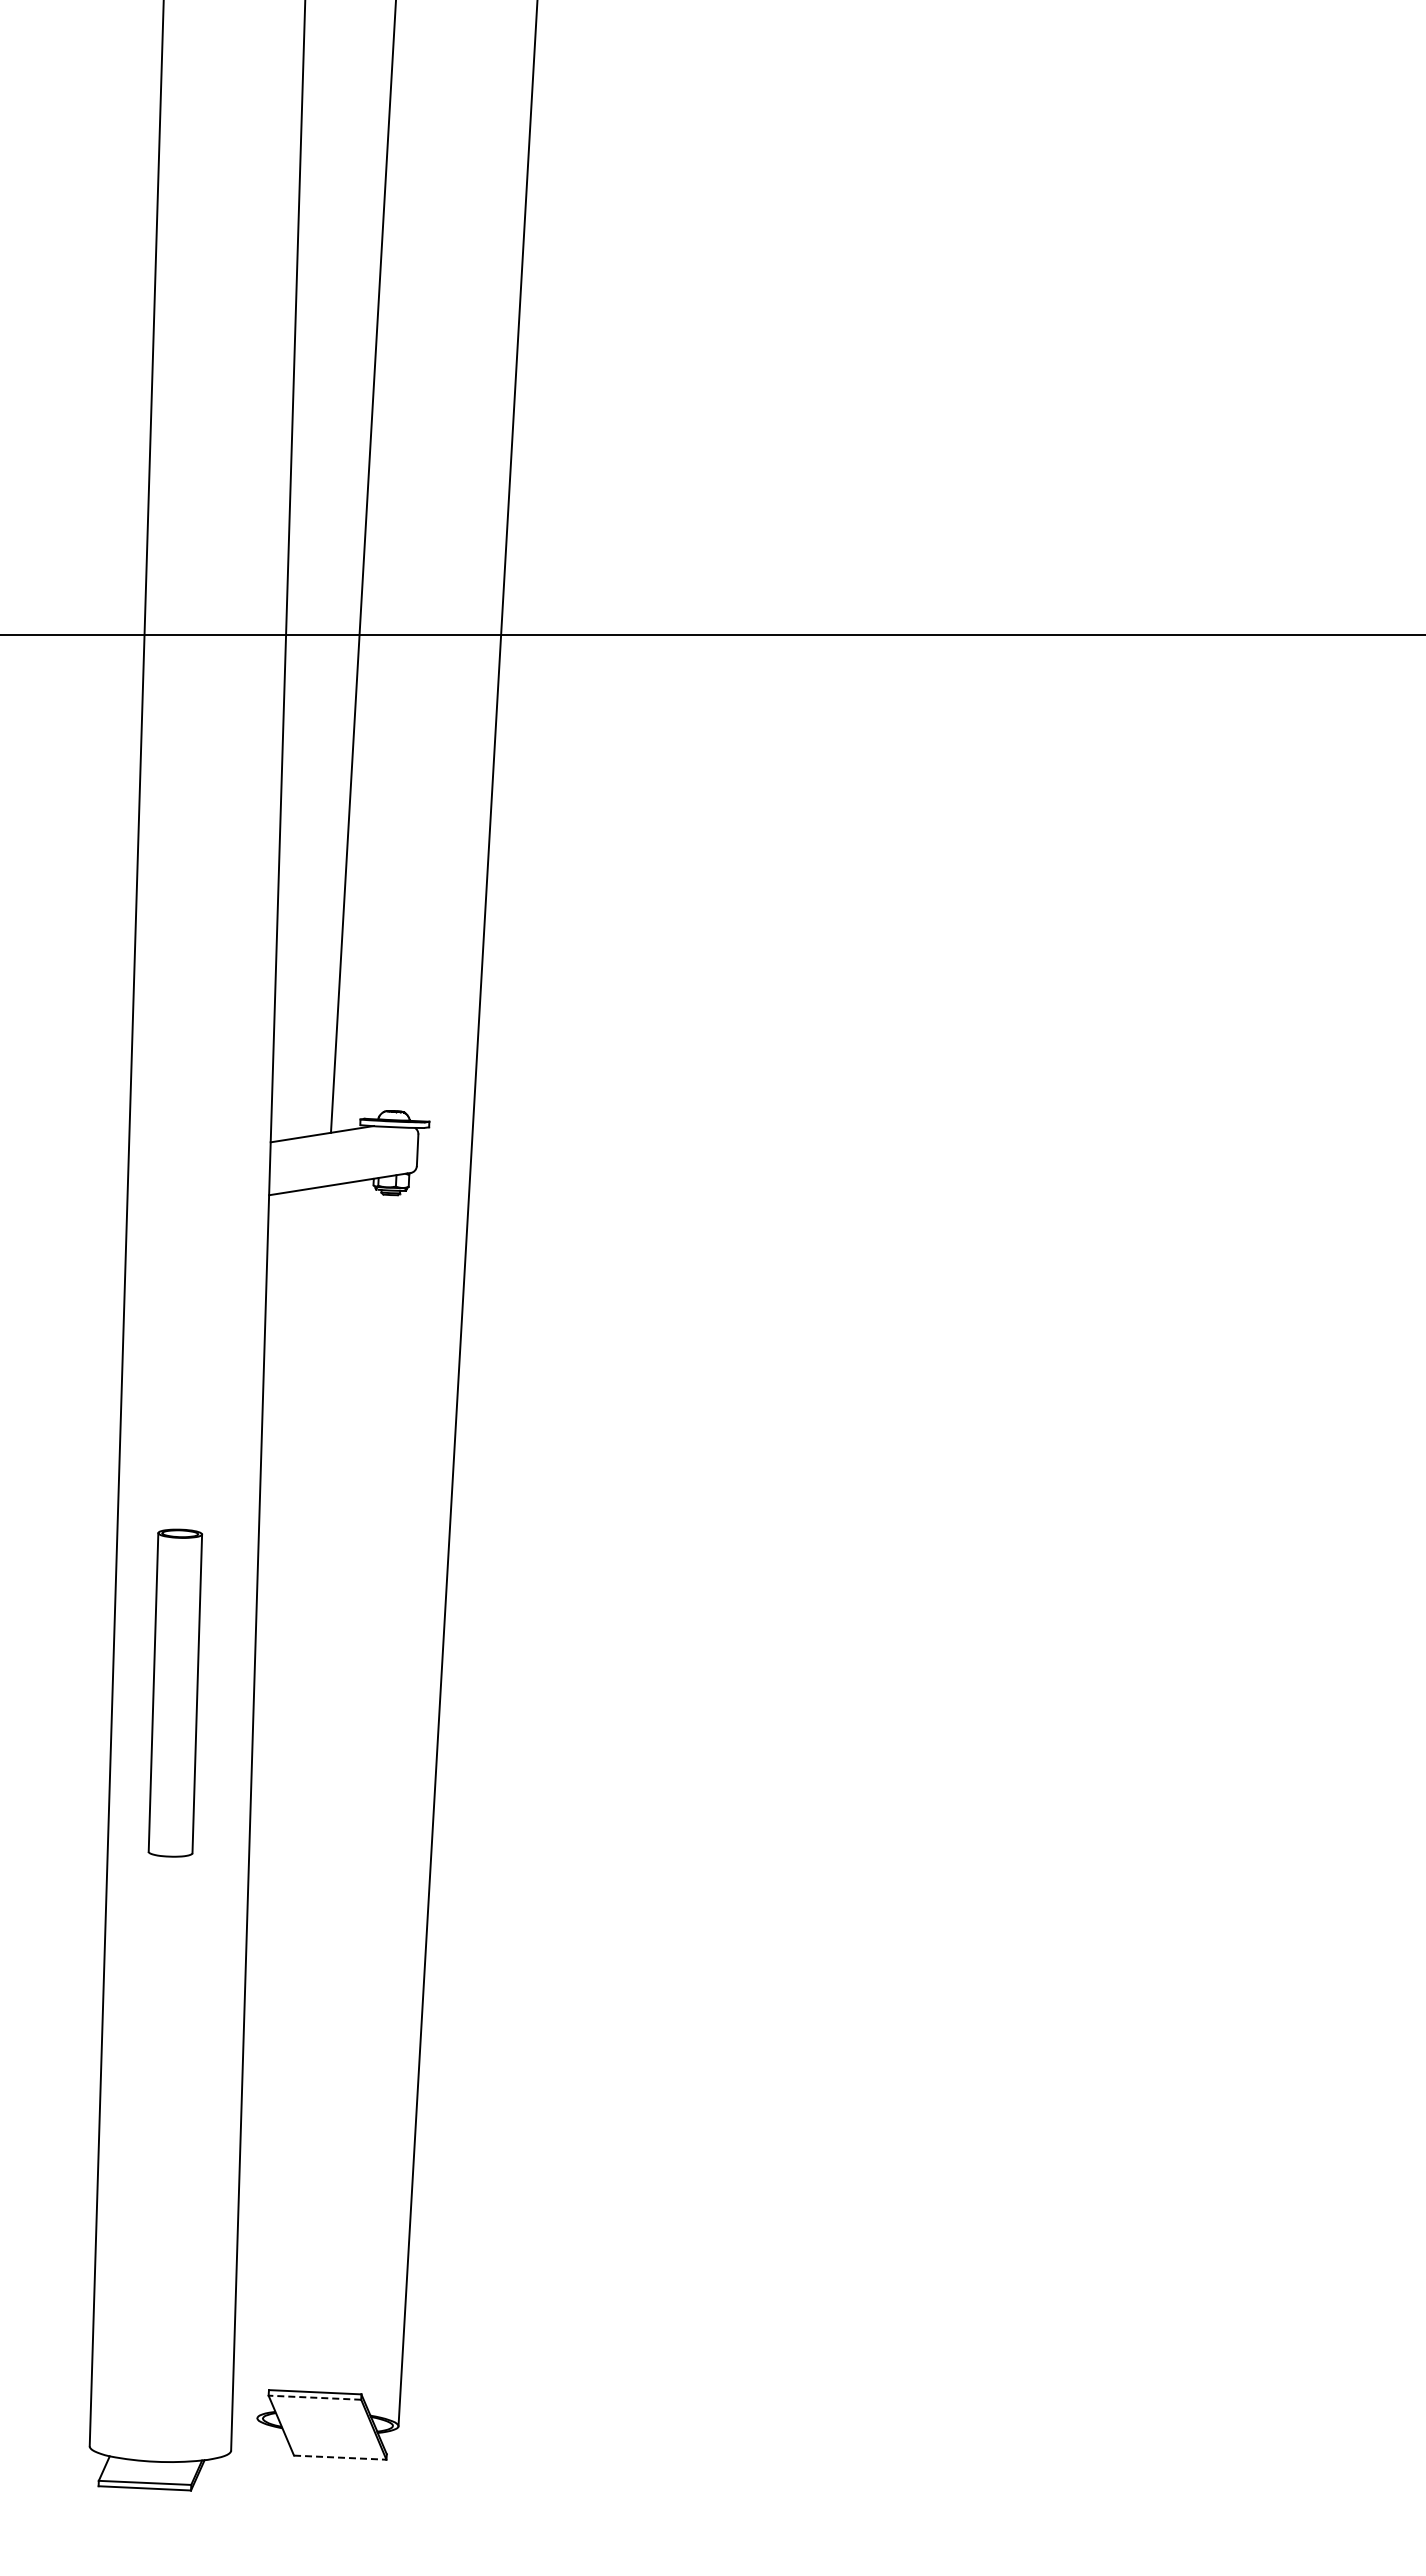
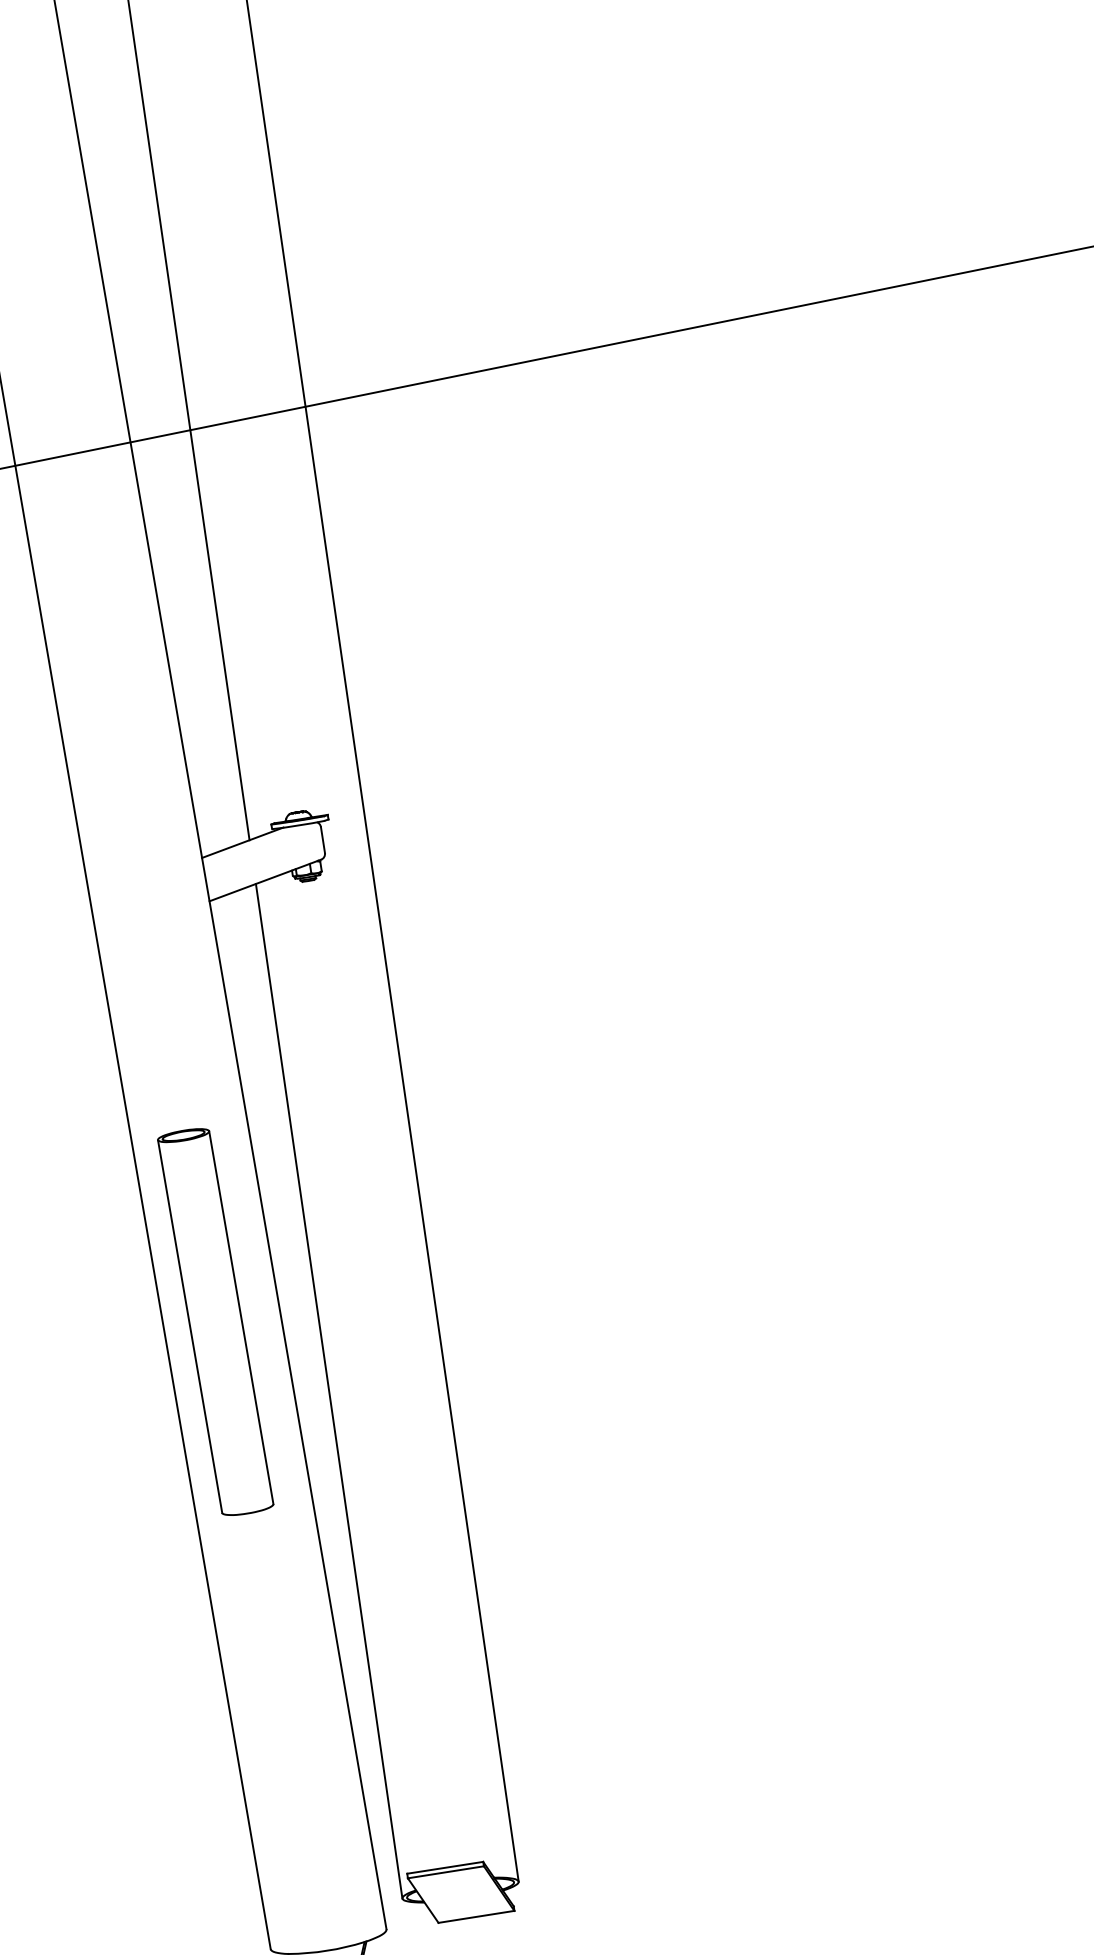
part: (175, 1692) -> (215, 1321), size x1.43
line: (292, 1801) -> (328, 1390), added
line: (314, 2397) -> (445, 1872), dashed -> solid
line: (340, 2457) -> (476, 1916), dashed -> solid

